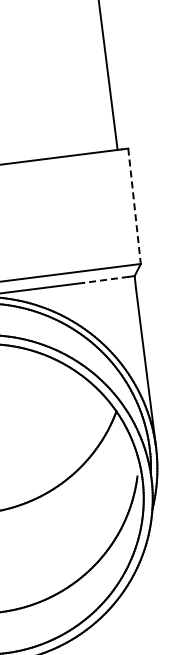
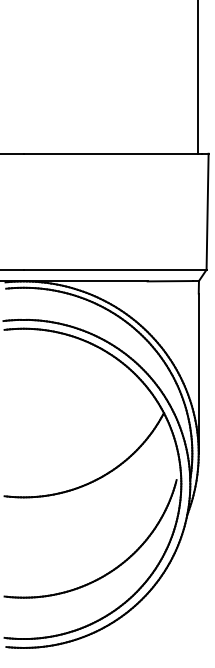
line: (134, 207) -> (207, 212), dashed -> solid
line: (106, 280) -> (170, 281), dashed -> solid

